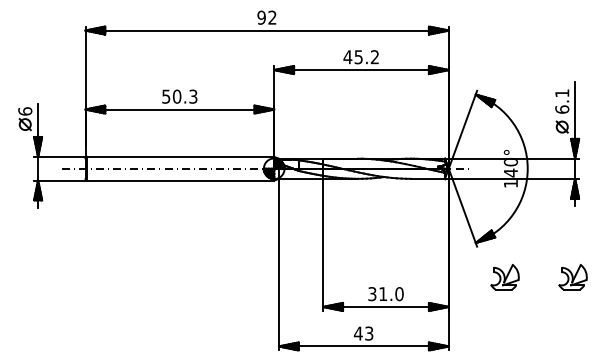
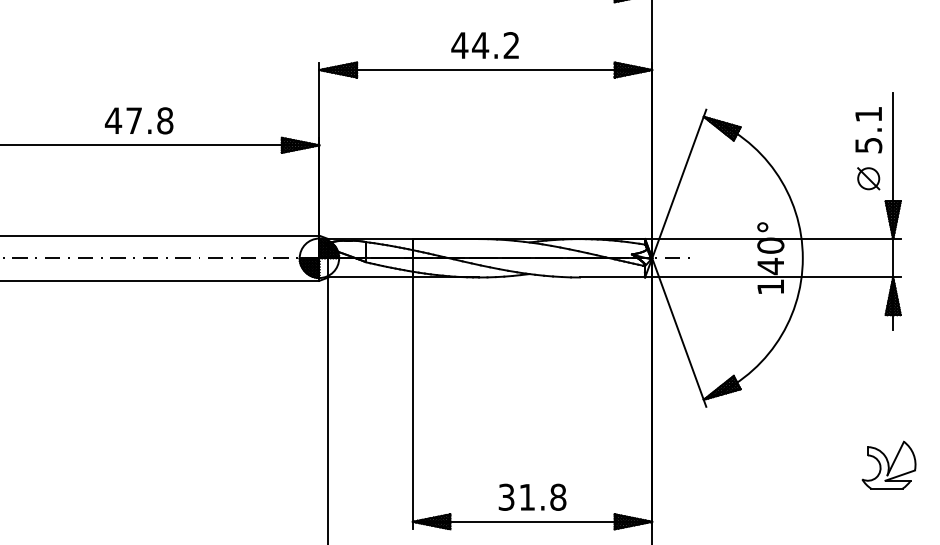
text: (358, 57) -> (480, 46), 45.2 -> 44.2
text: (179, 96) -> (138, 120), 50.3 -> 47.8
text: (562, 109) -> (869, 145), 6.1 -> 5.1
part: (504, 277) -> (758, 465), removed
text: (399, 293) -> (558, 496), 31.0 -> 31.8

